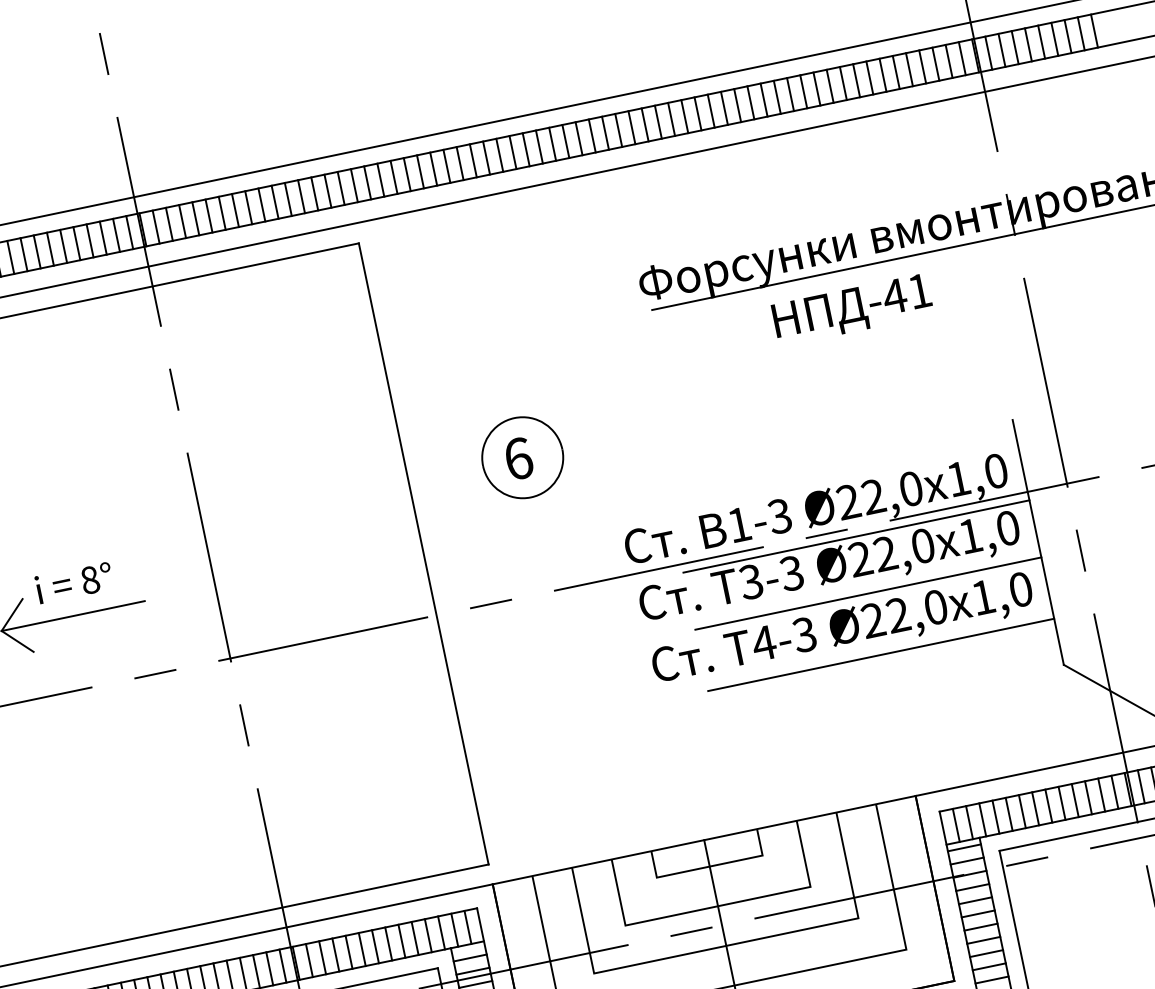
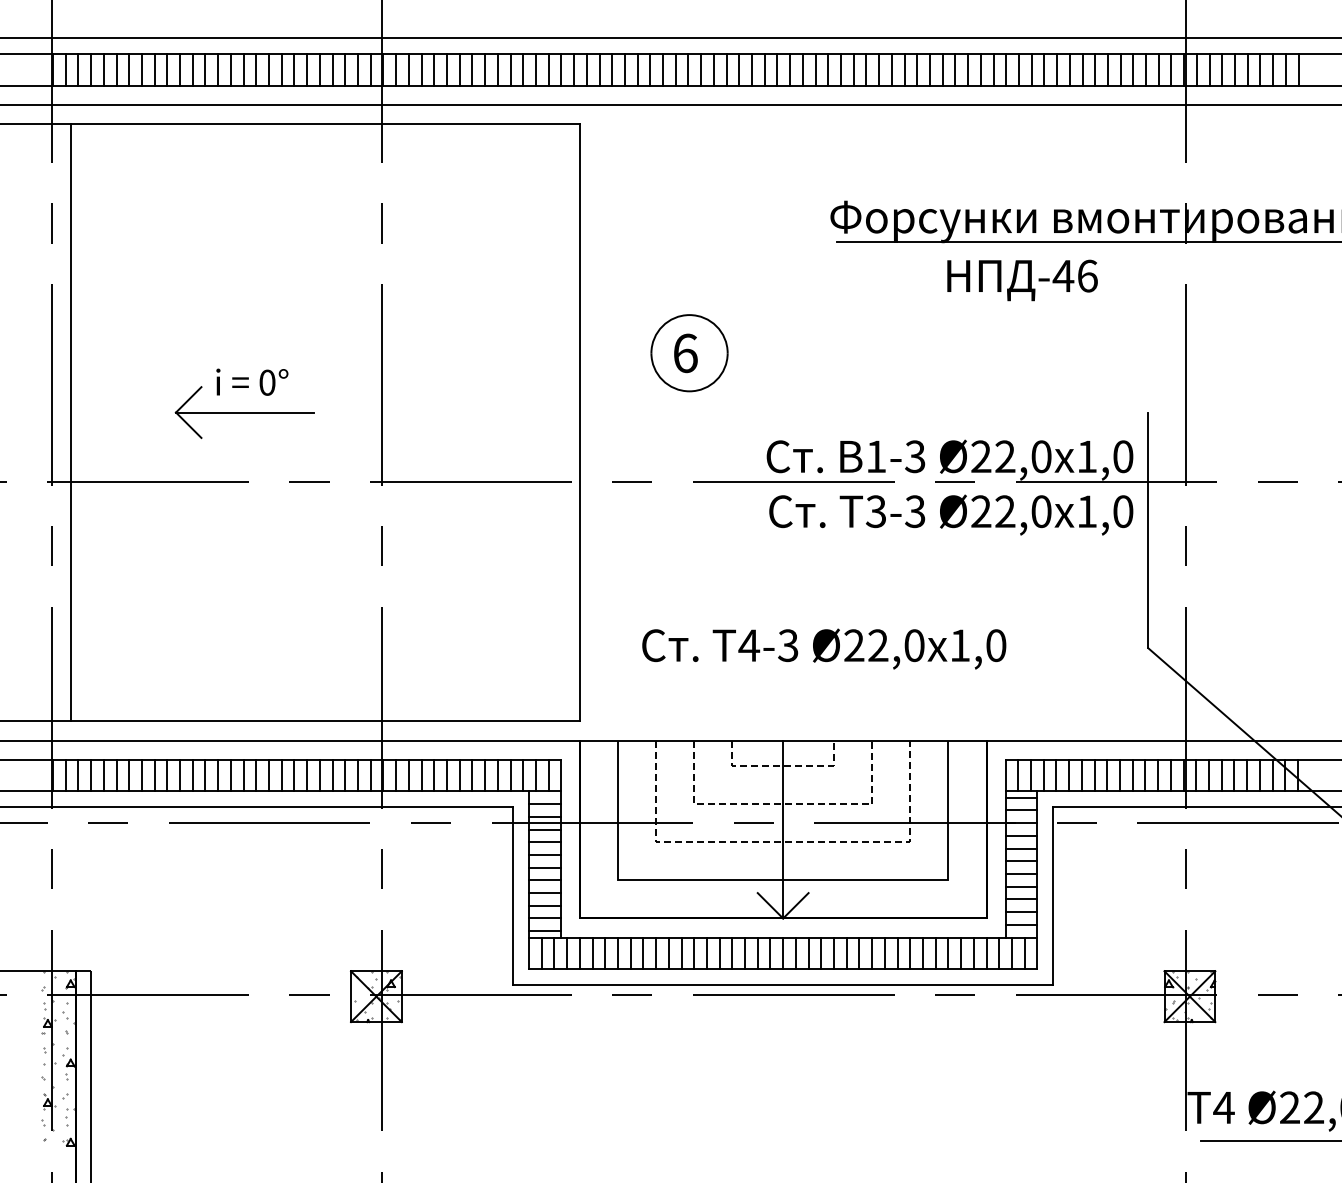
text: (919, 290) -> (1087, 275), -41 -> -46
line: (856, 537) -> (981, 490), removed
text: (90, 579) -> (267, 382), 8° -> 0°
line: (867, 593) -> (981, 544), removed
text: (842, 629) -> (824, 648), moved
line: (880, 654) -> (981, 603), removed
line: (709, 866) -> (783, 765), solid -> dashed
line: (718, 906) -> (783, 804), solid -> dashed
line: (726, 946) -> (783, 842), solid -> dashed

